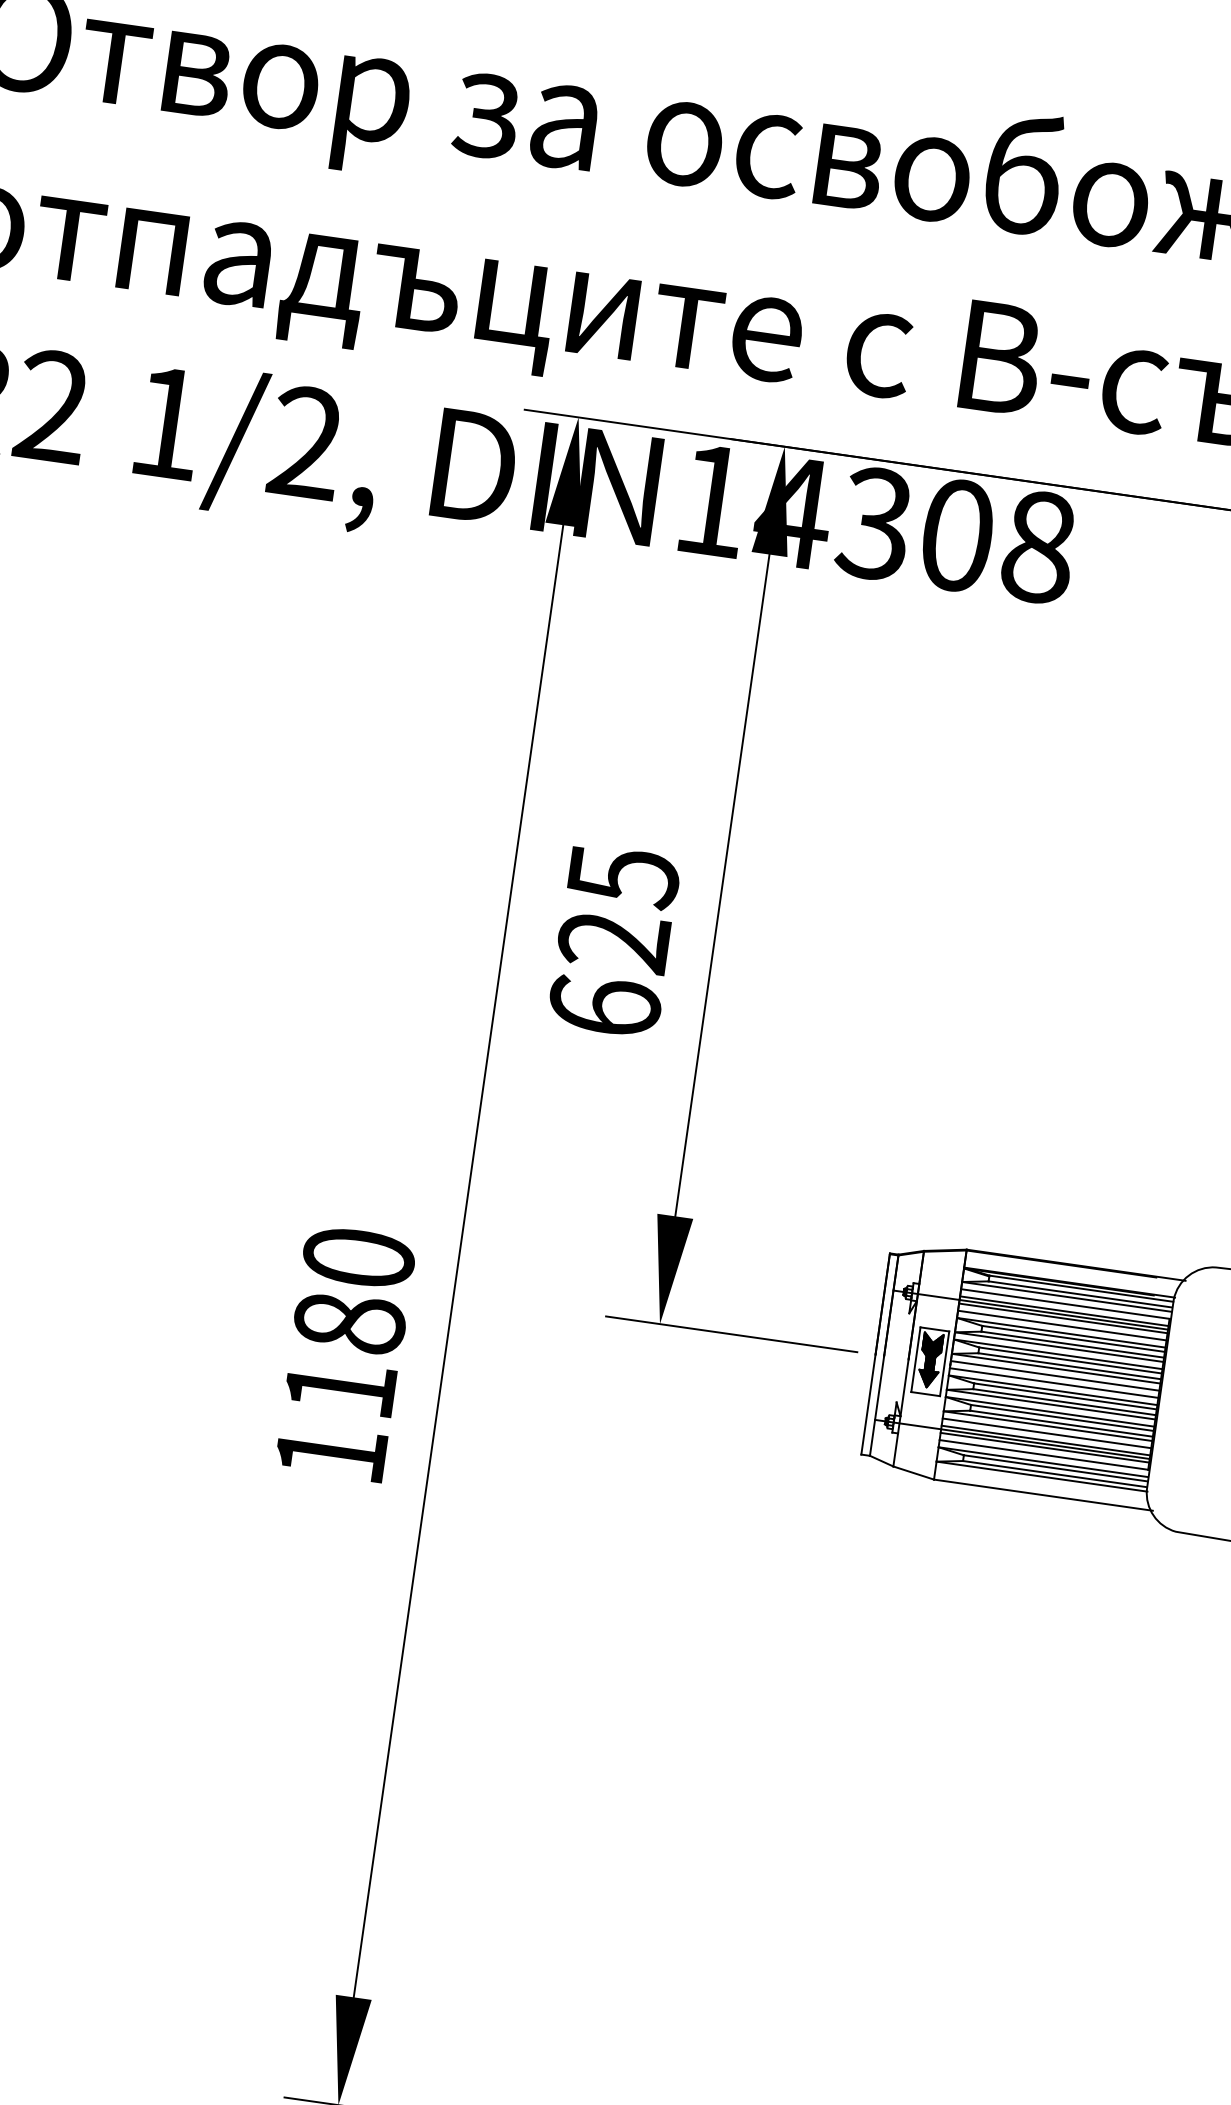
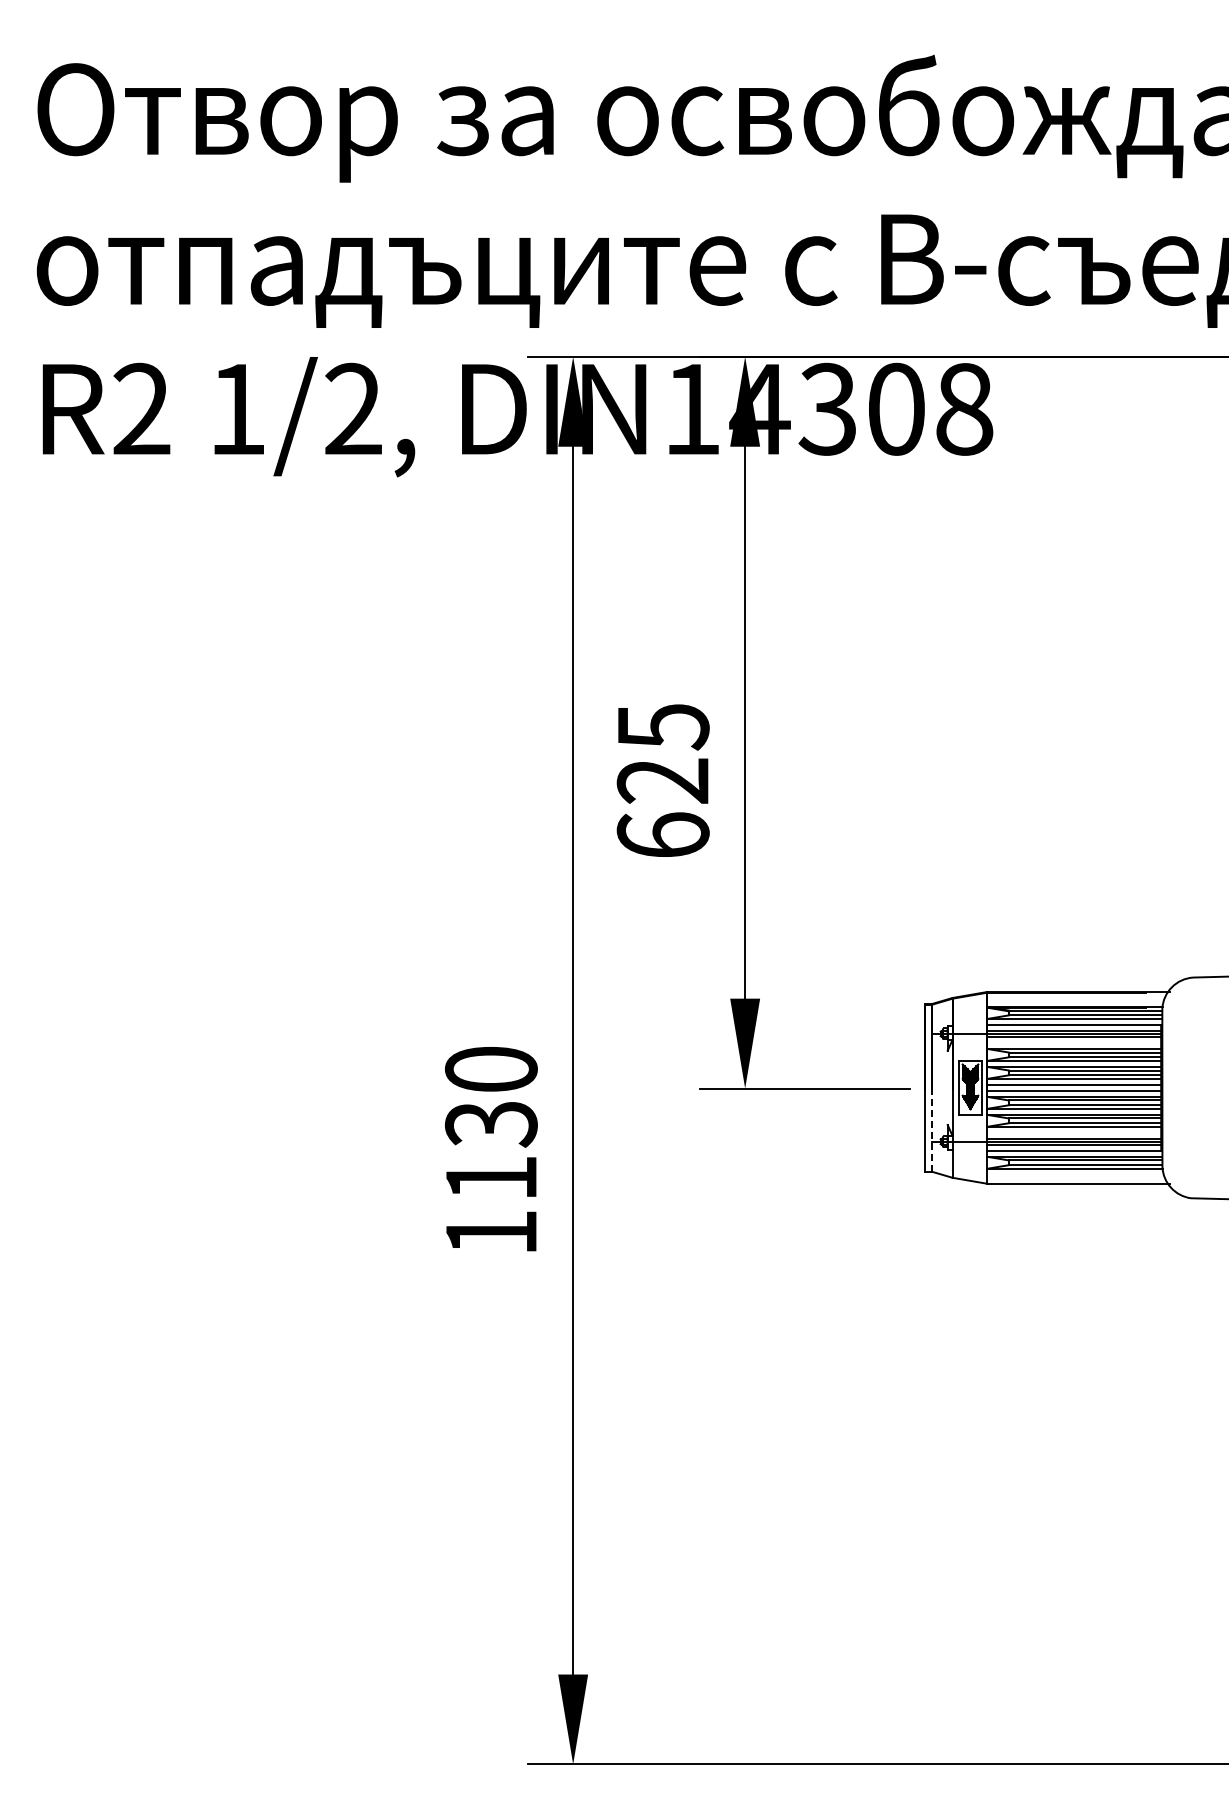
text: (349, 1323) -> (491, 1124), 1180 -> 1130
line: (1062, 1325) -> (1074, 1042), removed
line: (877, 1405) -> (932, 1129), solid -> dashed
line: (1047, 1432) -> (1074, 1132), removed

